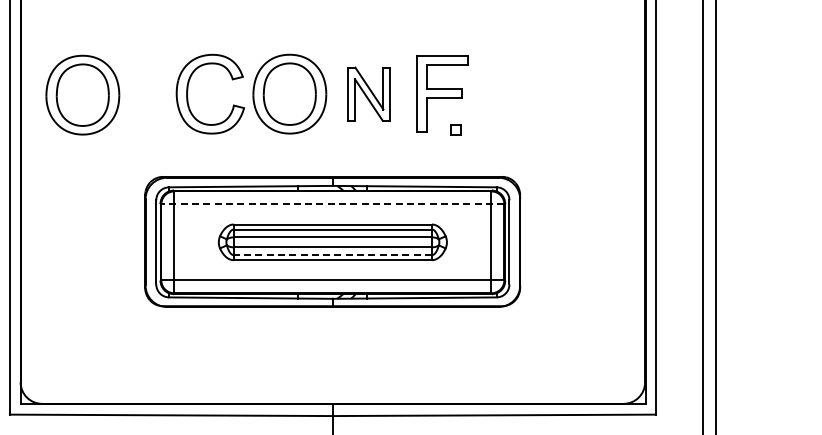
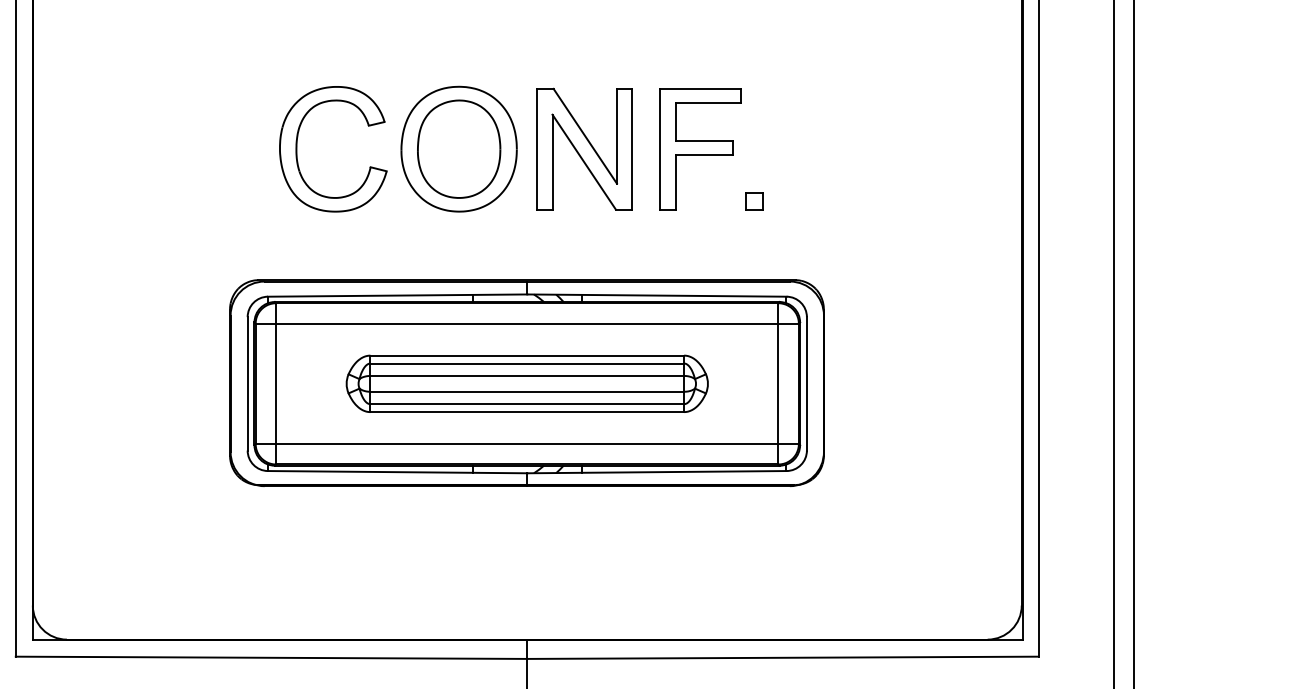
part: (82, 94) -> (130, 149), removed
part: (368, 94) -> (583, 149), size x1.43
part: (455, 129) -> (753, 200), moved
line: (332, 204) -> (526, 323), dashed -> solid
line: (332, 255) -> (526, 404), dashed -> solid

